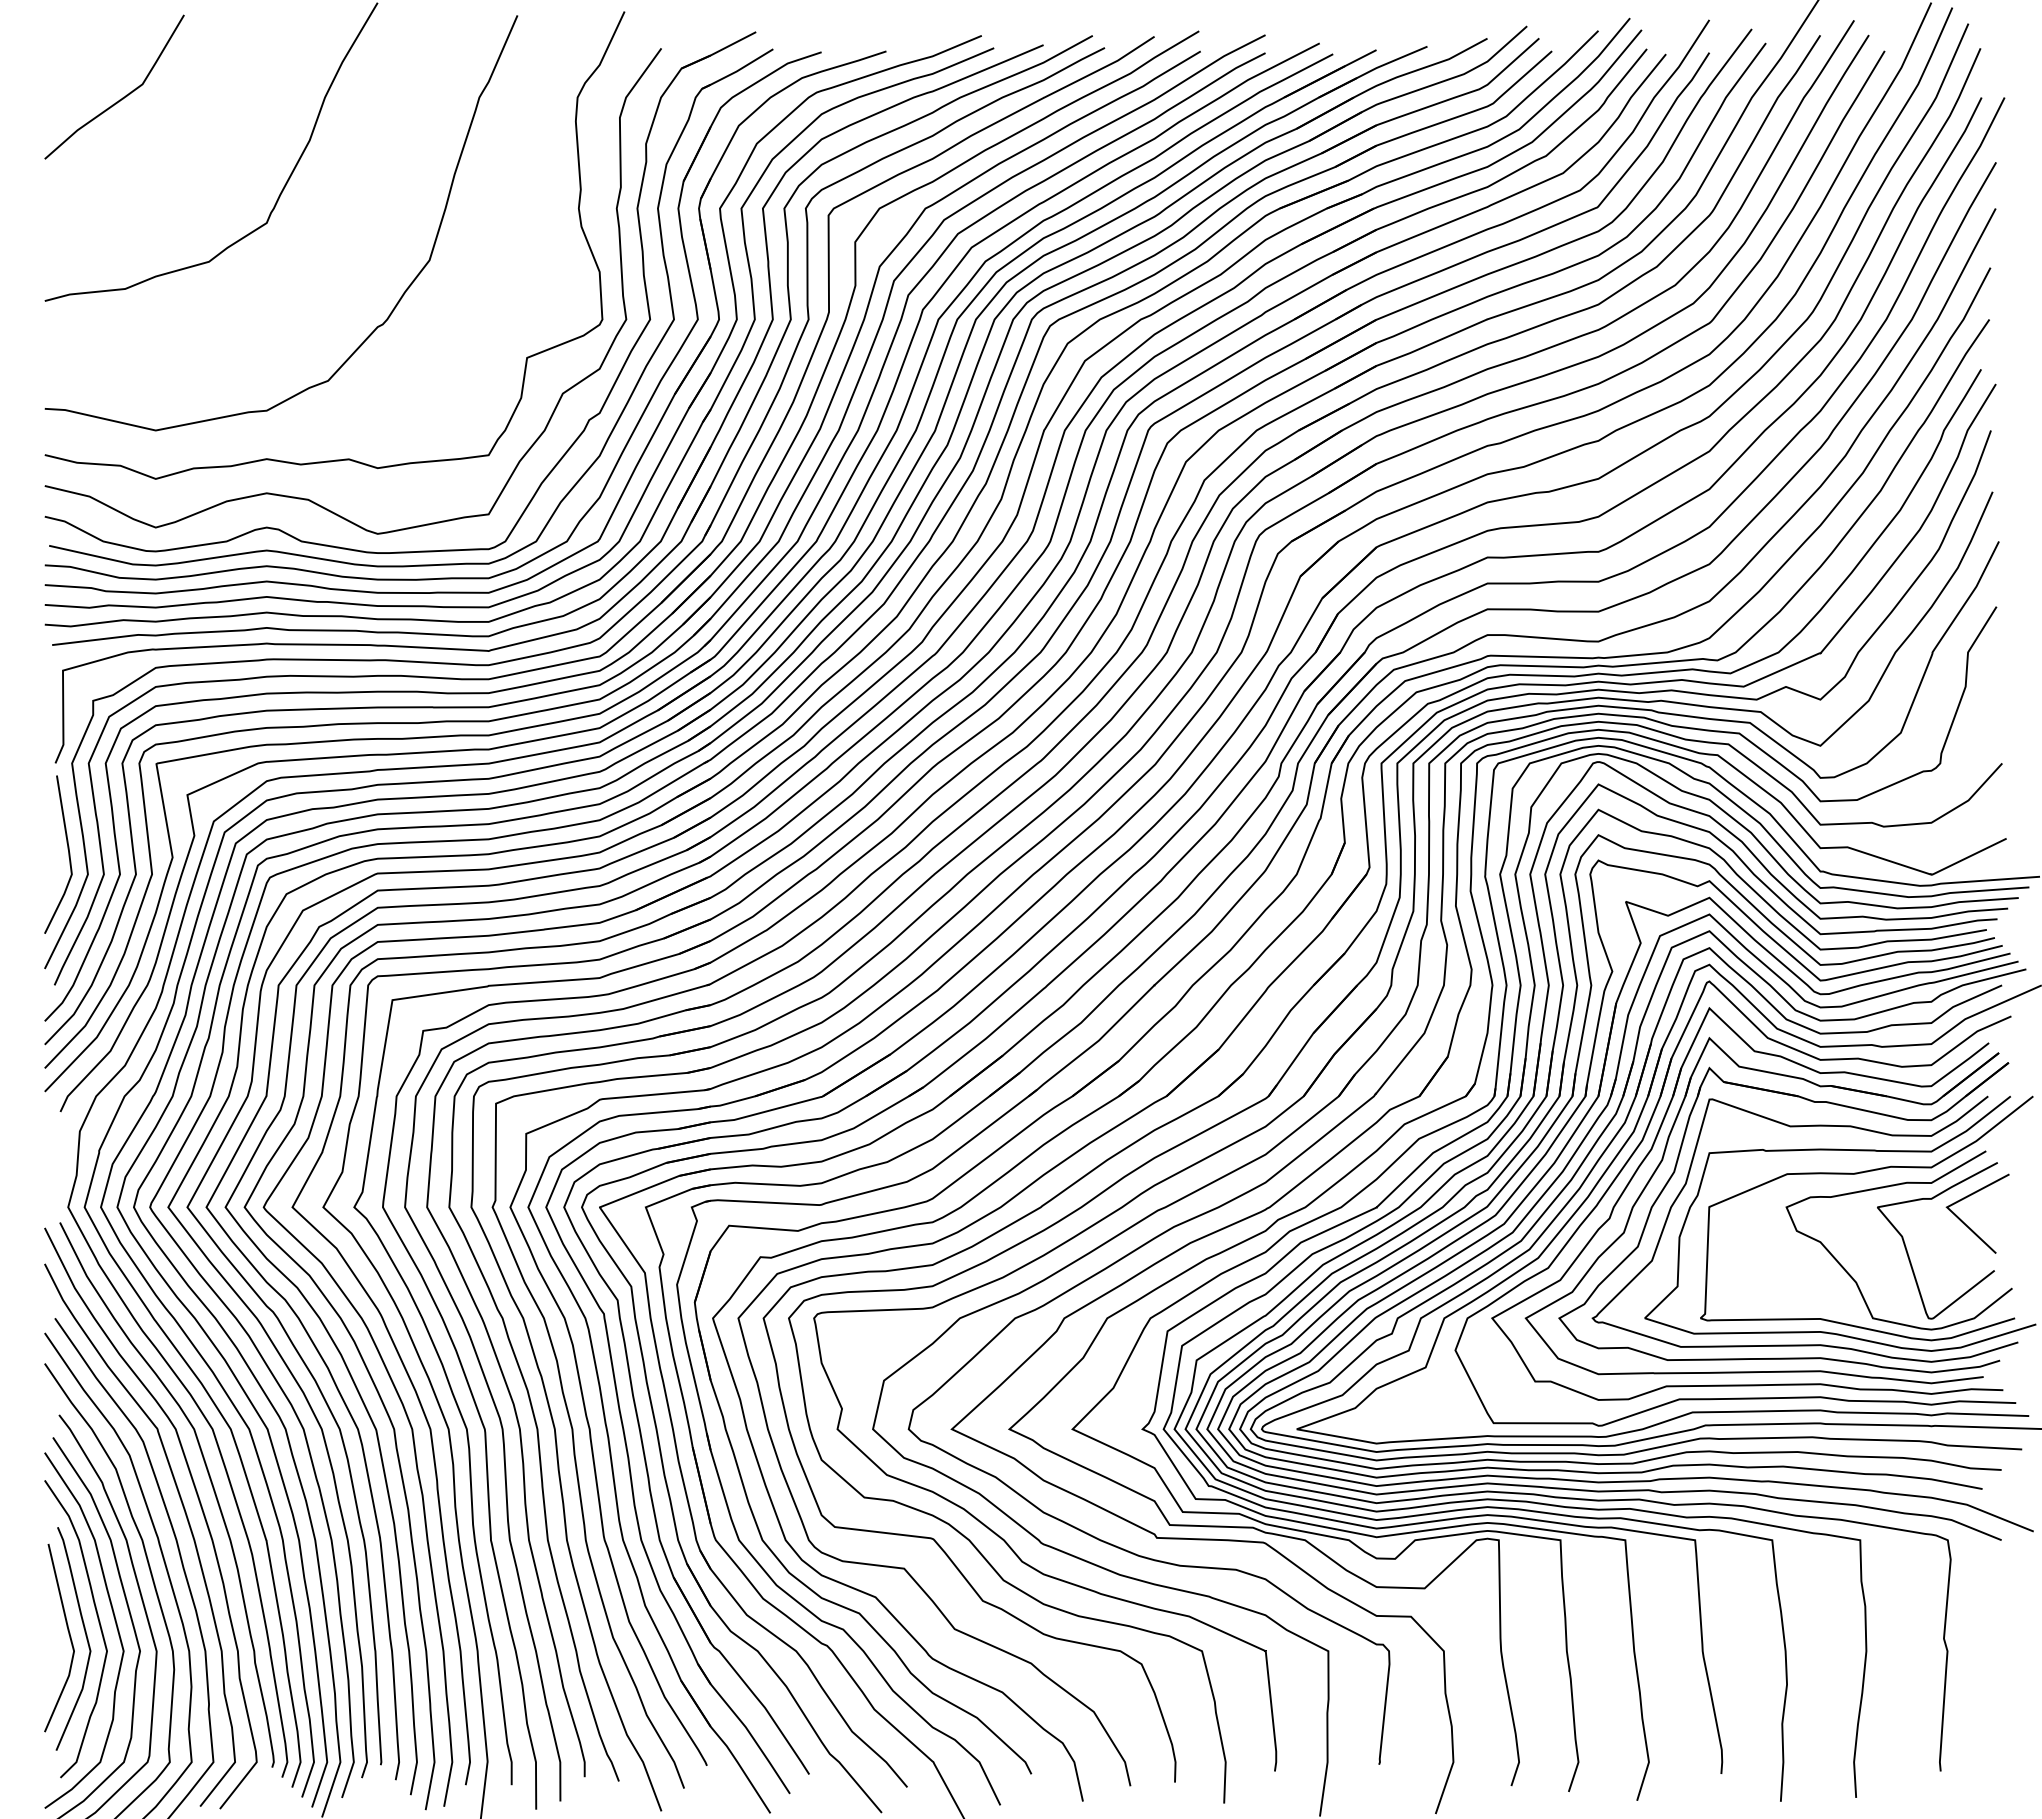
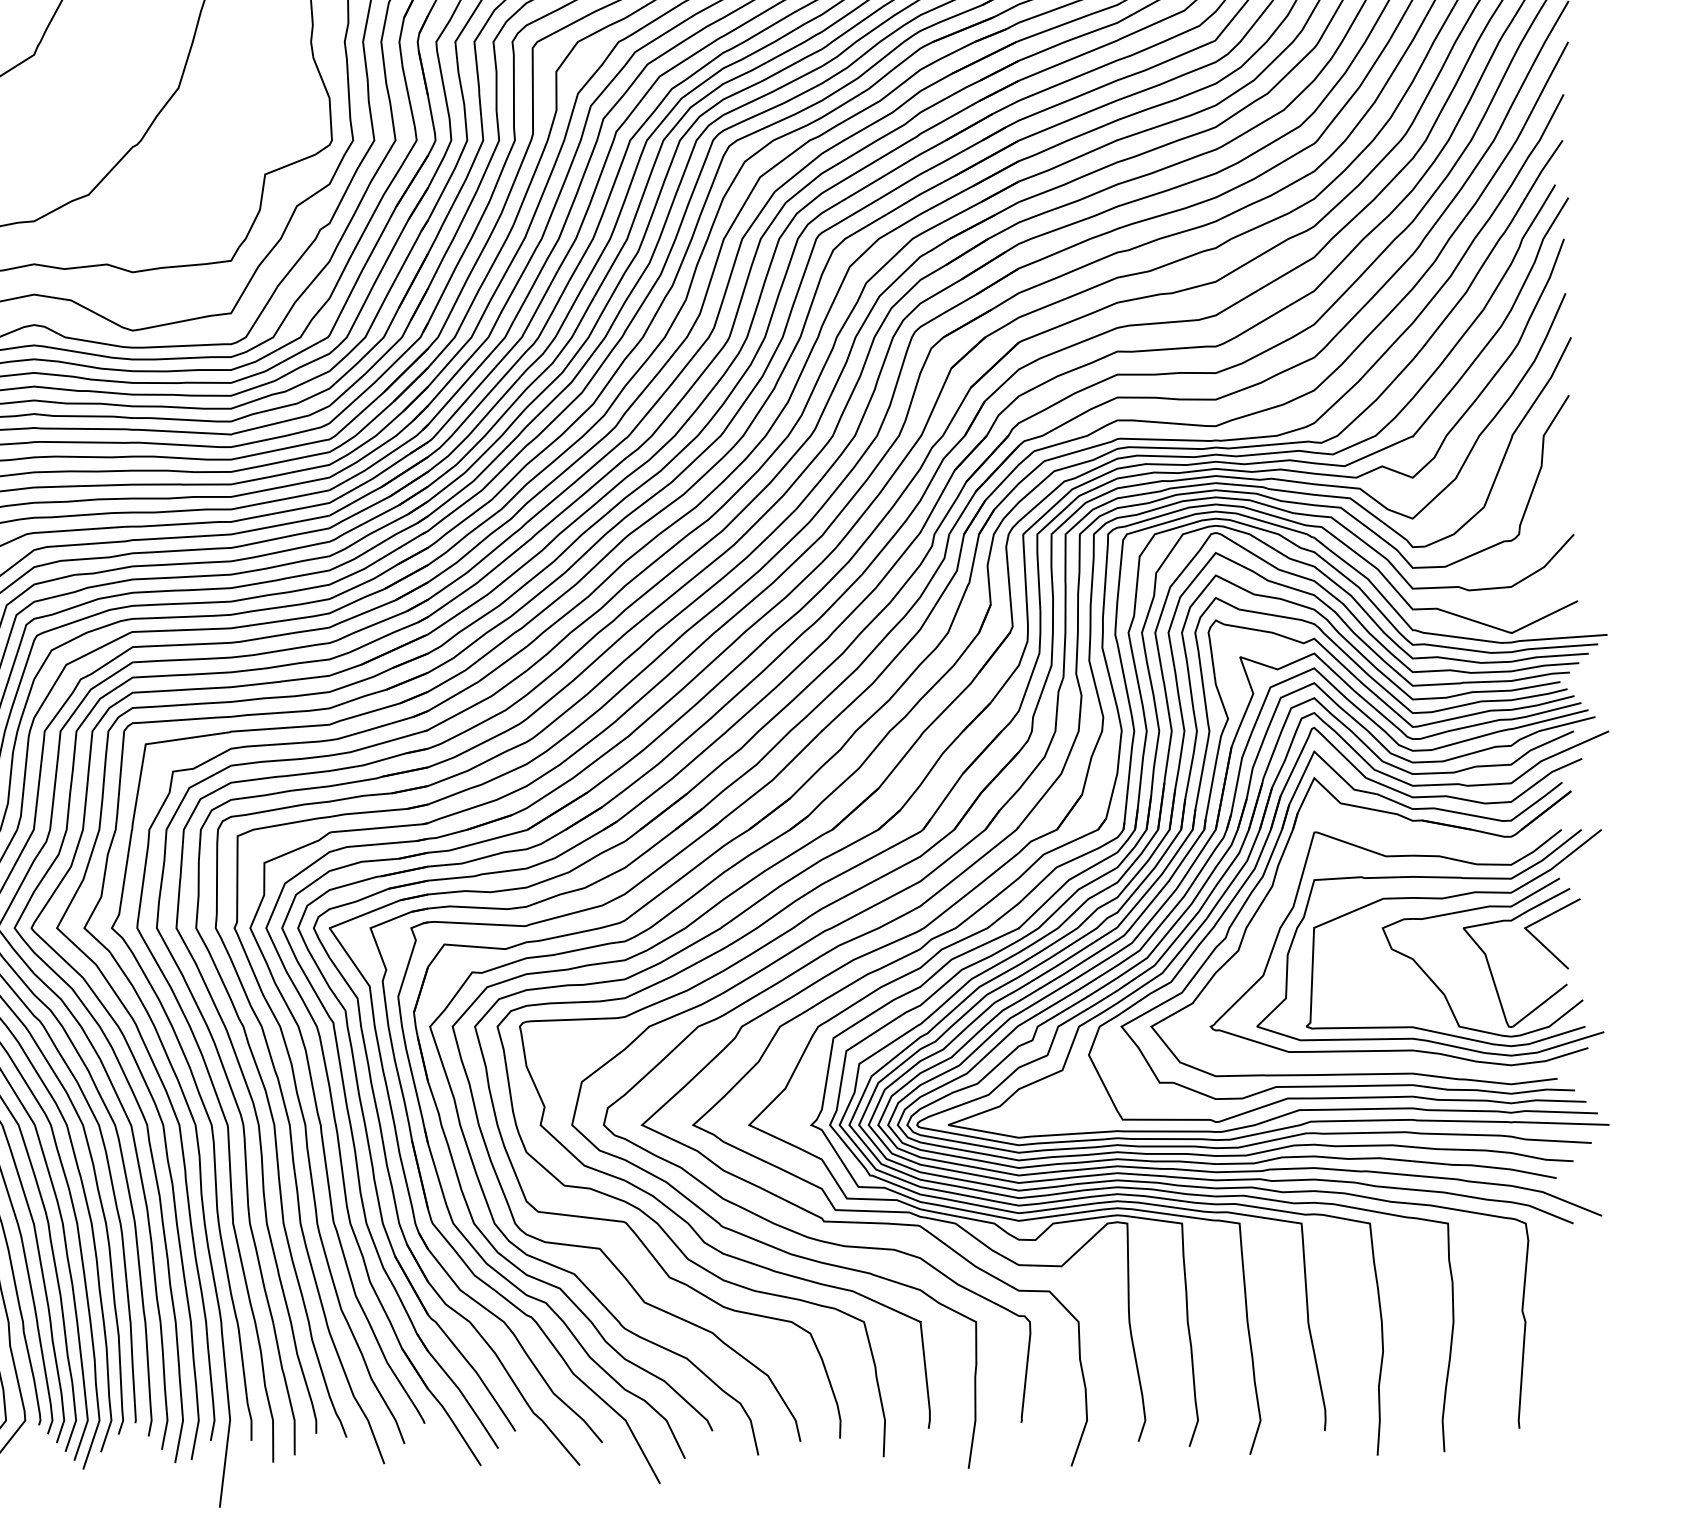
part: (1675, 1171) -> (1284, 896), removed

